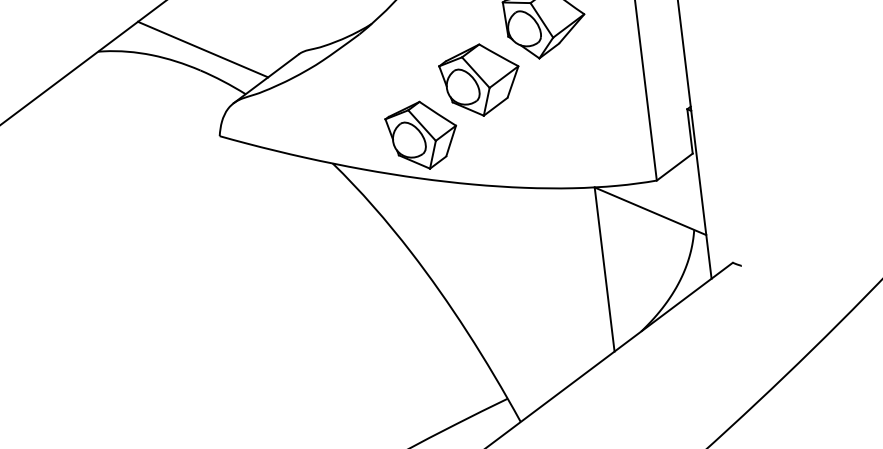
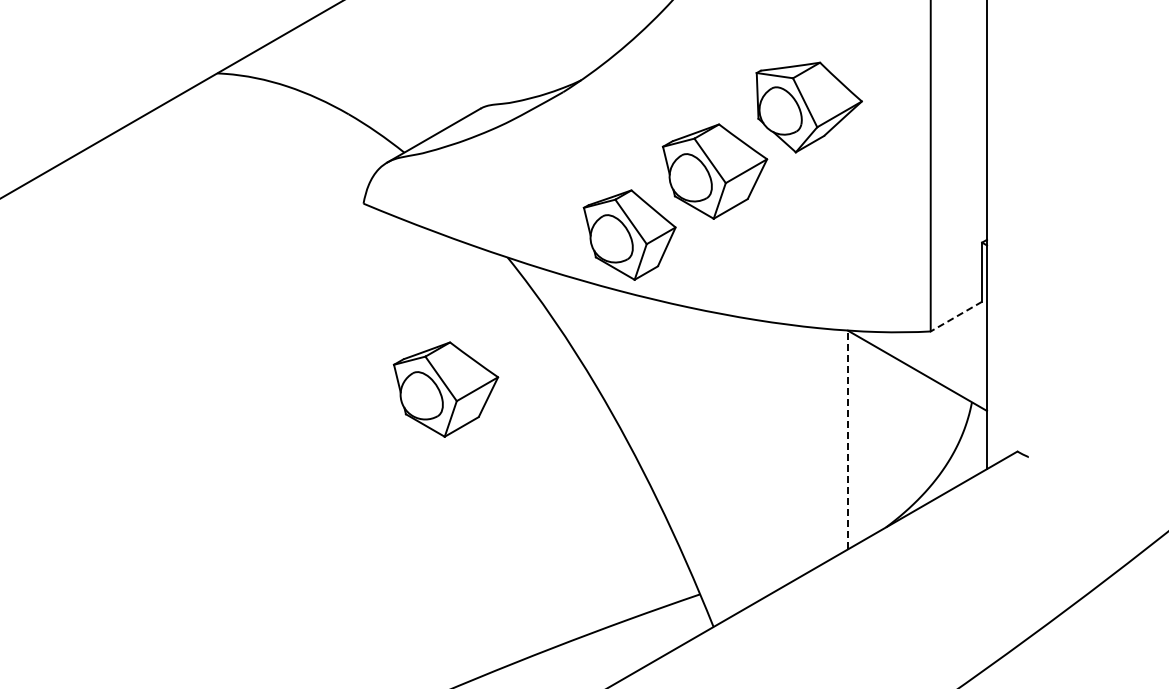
line: (203, 49) -> (355, 87), removed
line: (674, 166) -> (956, 316), solid -> dashed
part: (298, 268) -> (445, 389), added
line: (604, 269) -> (848, 439), solid -> dashed

